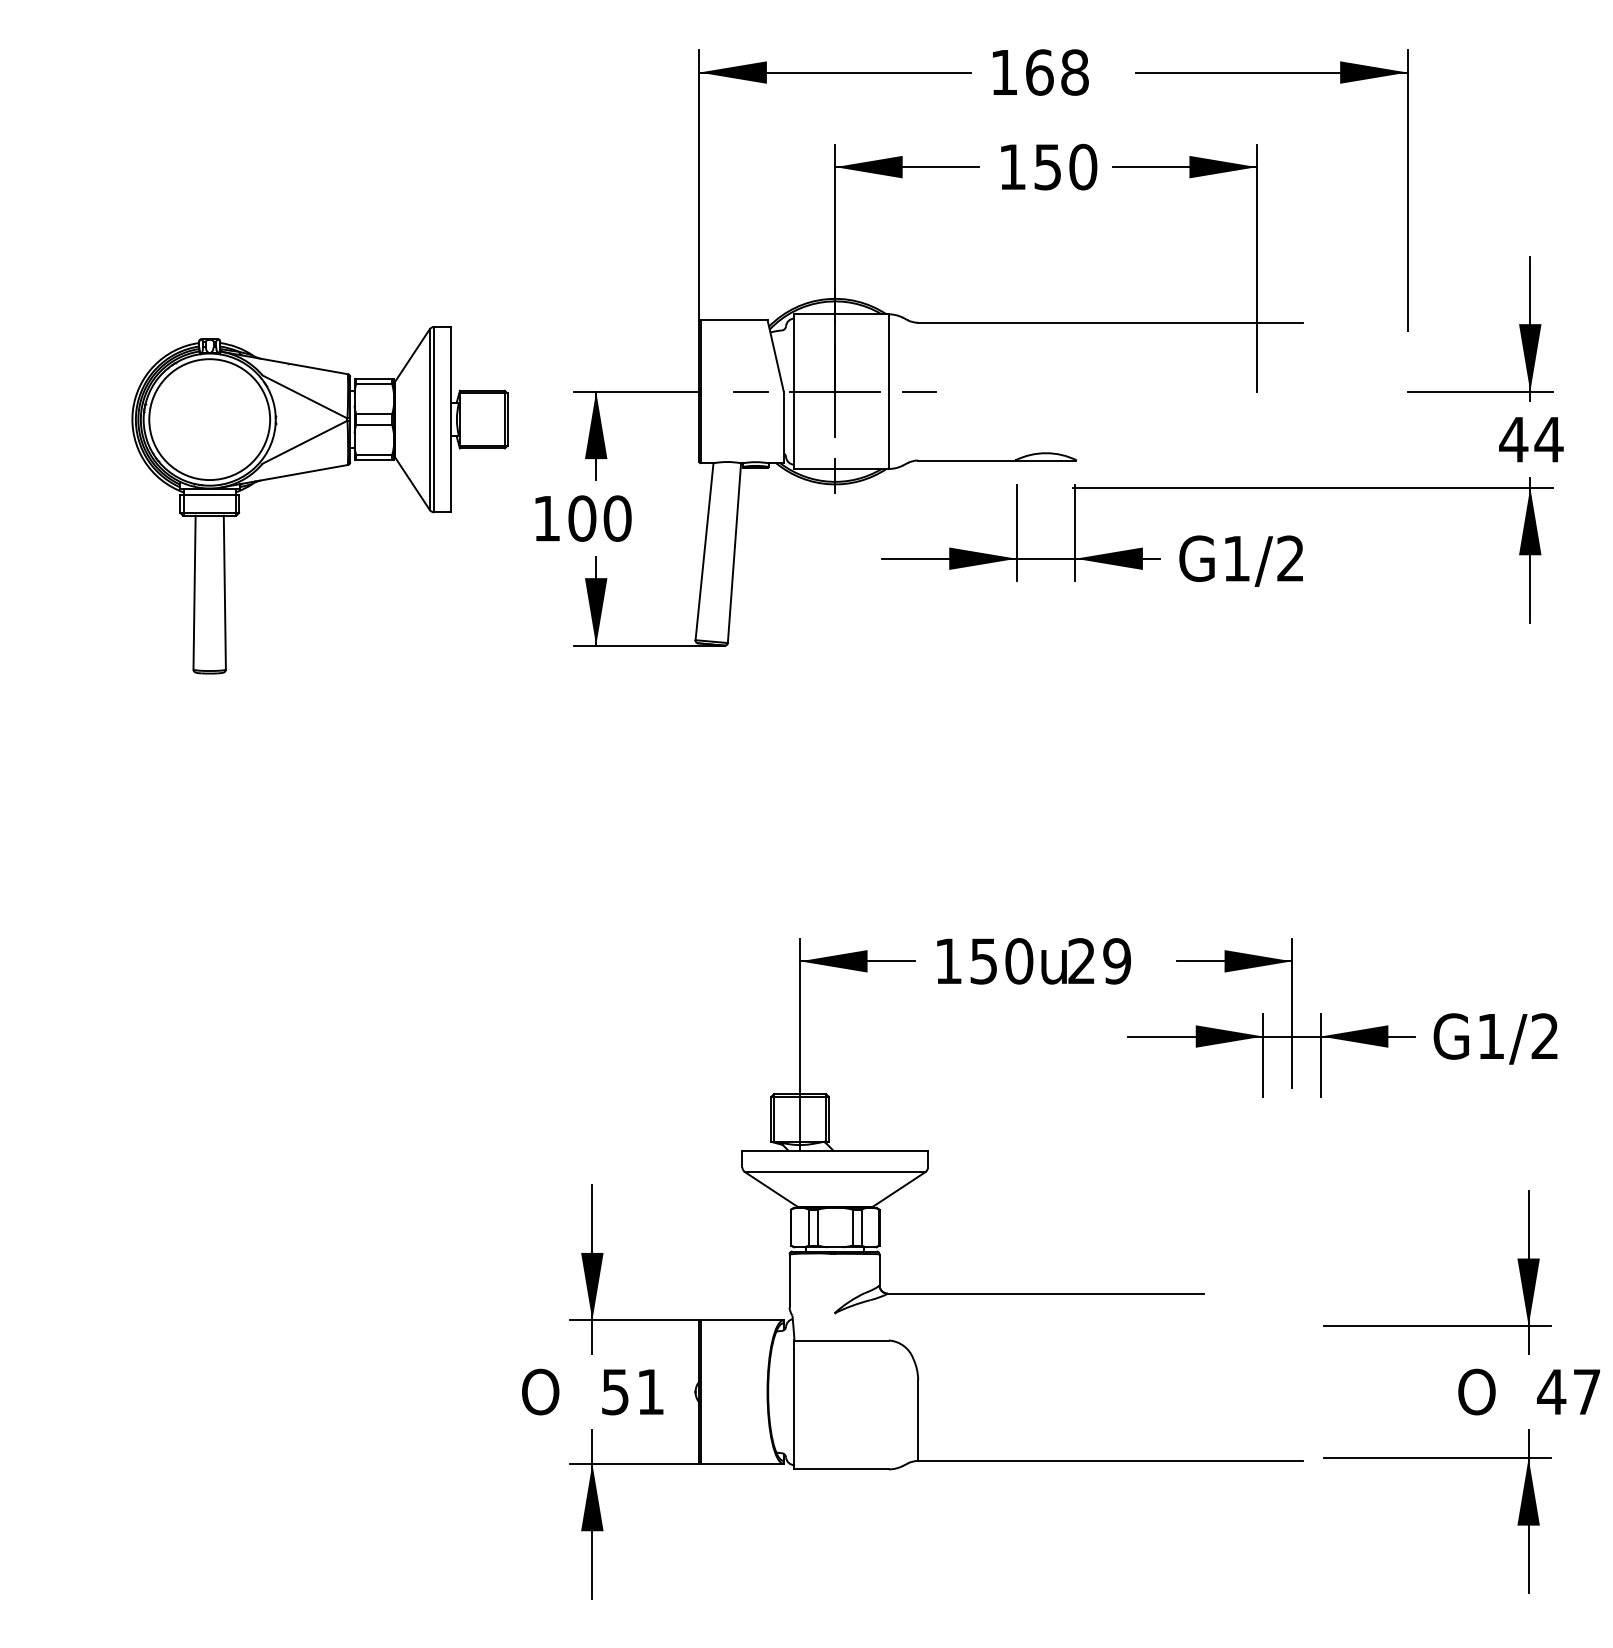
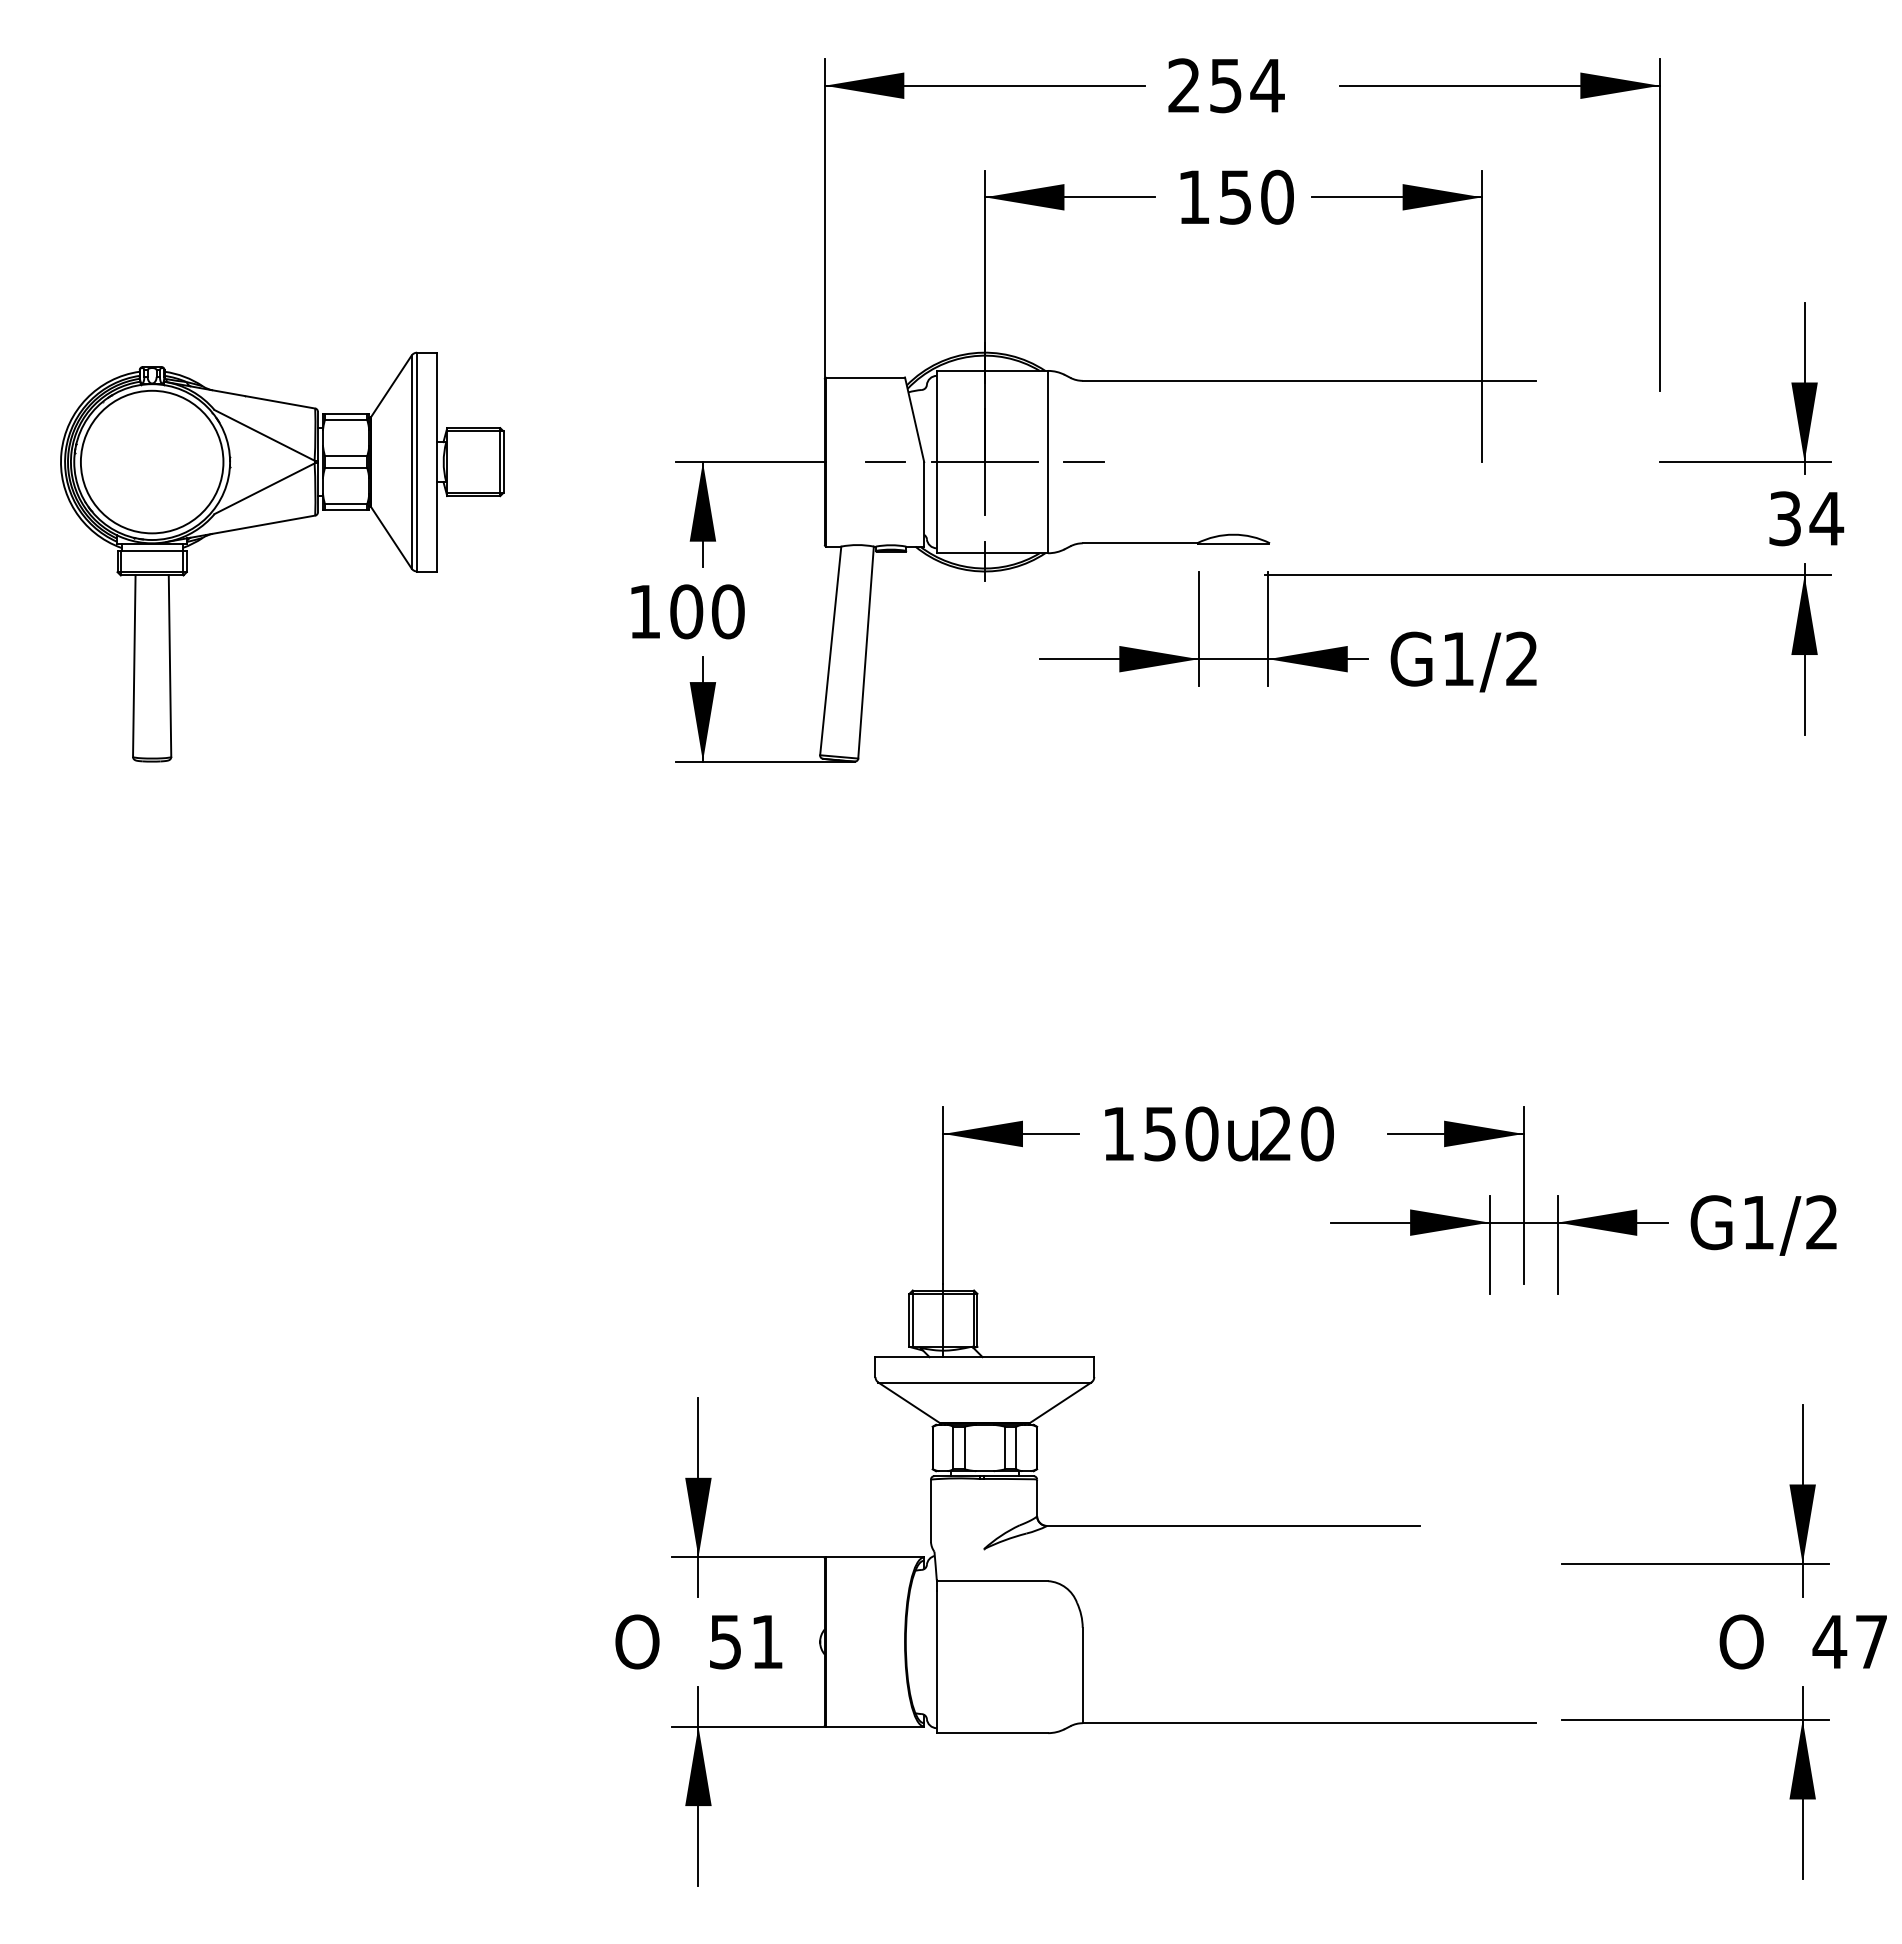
text: (1040, 72) -> (1226, 85), 168 -> 254
text: (1513, 439) -> (1784, 518), 44 -> 34
part: (315, 471) -> (277, 523), moved
text: (1116, 960) -> (1316, 1133), 29 -> 20

